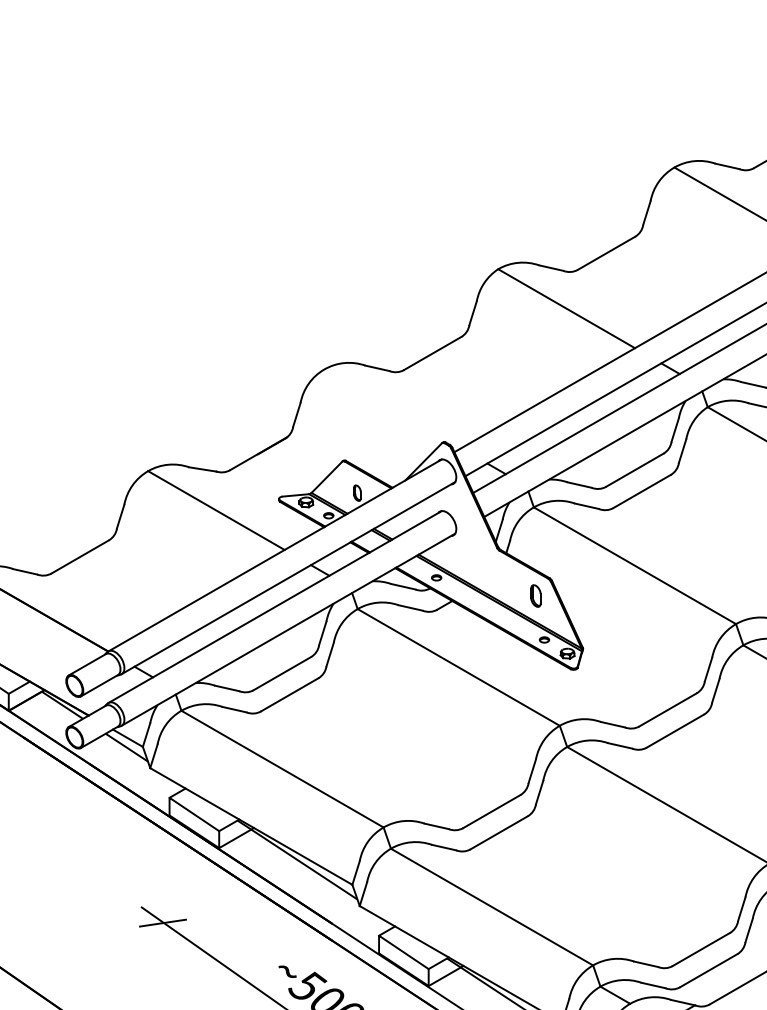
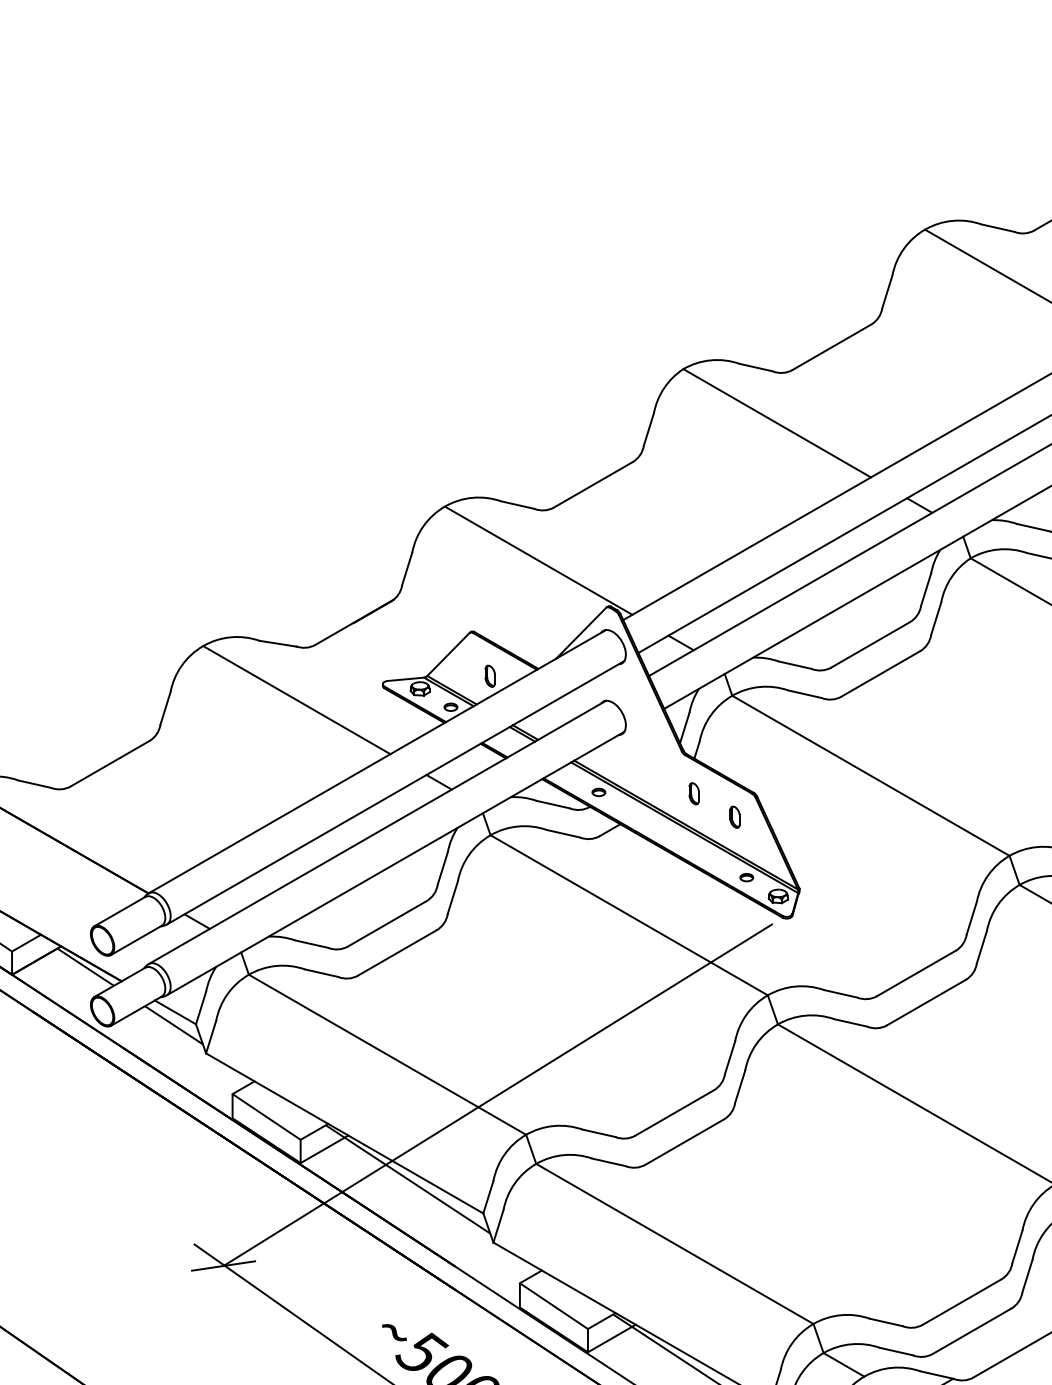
line: (392, 408) -> (538, 560), added
part: (505, 578) -> (693, 793), added
part: (535, 595) -> (734, 816), size x0.71
line: (362, 798) -> (497, 1095), added

